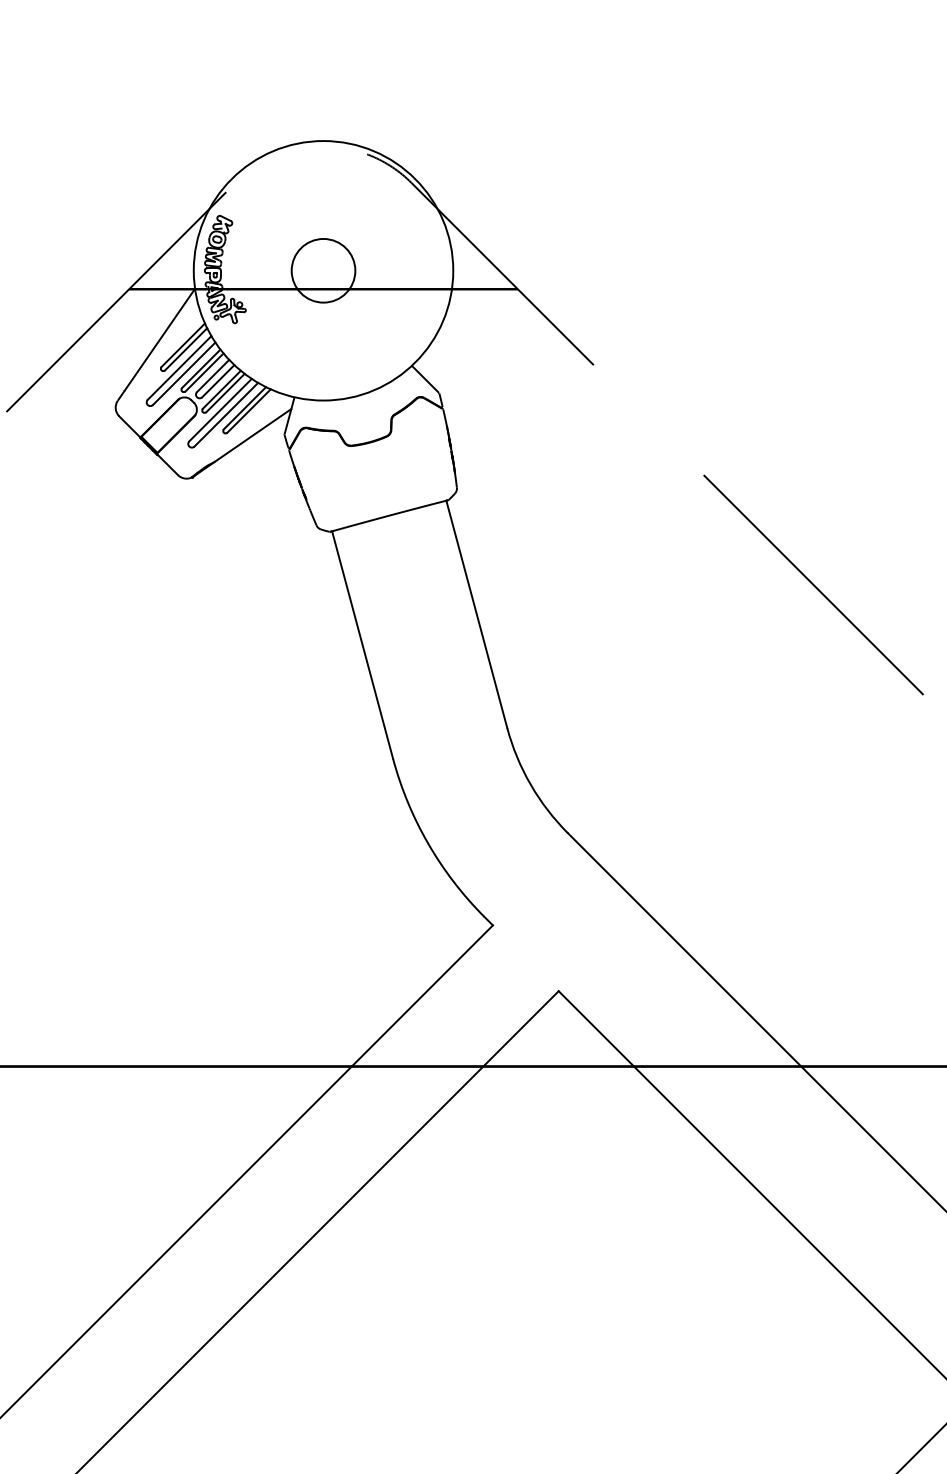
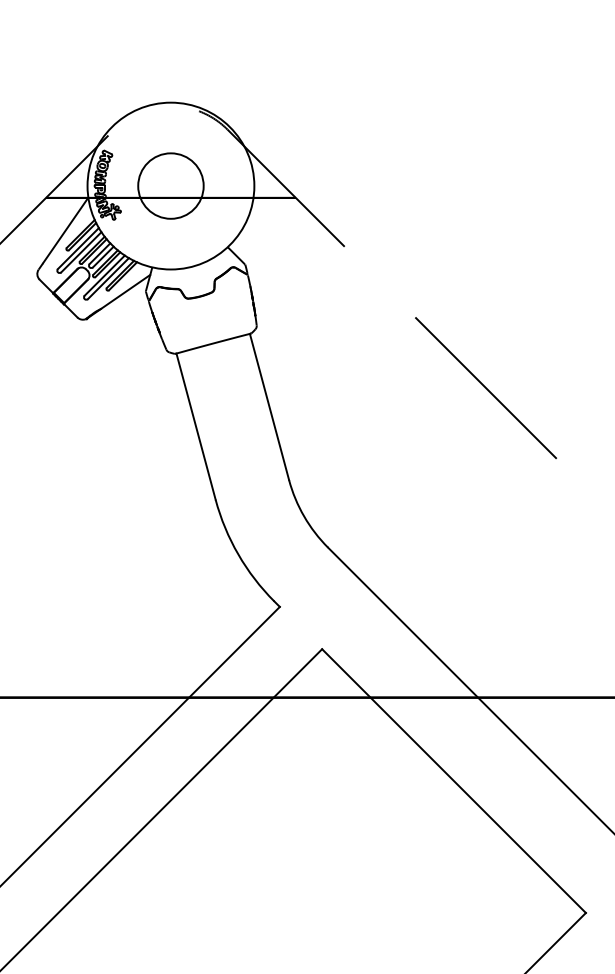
circle: (322, 269) -> (170, 185), size x1.6

